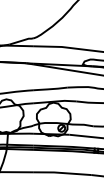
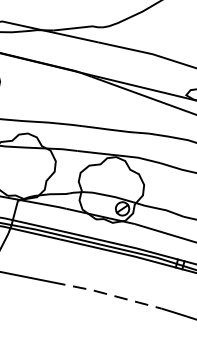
line: (61, 172) -> (105, 292), solid -> dashed

